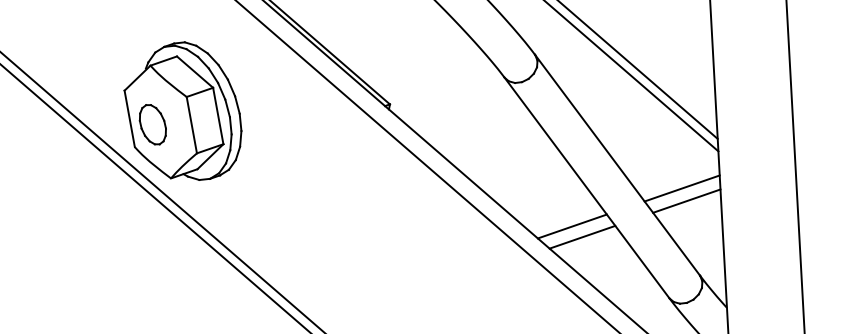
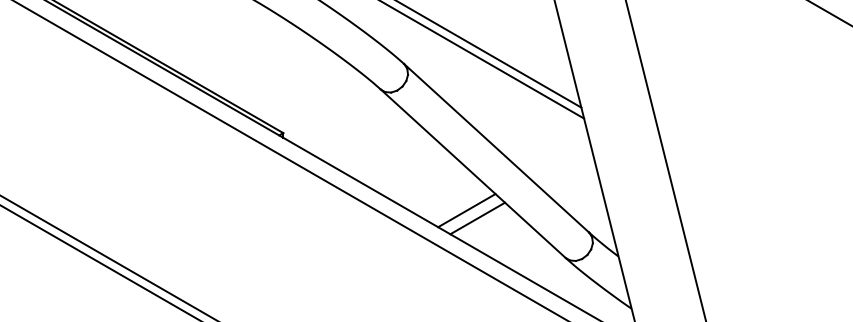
part: (183, 111) -> (100, 174), removed
line: (681, 187) -> (557, 157), removed
line: (686, 201) -> (564, 168), removed

